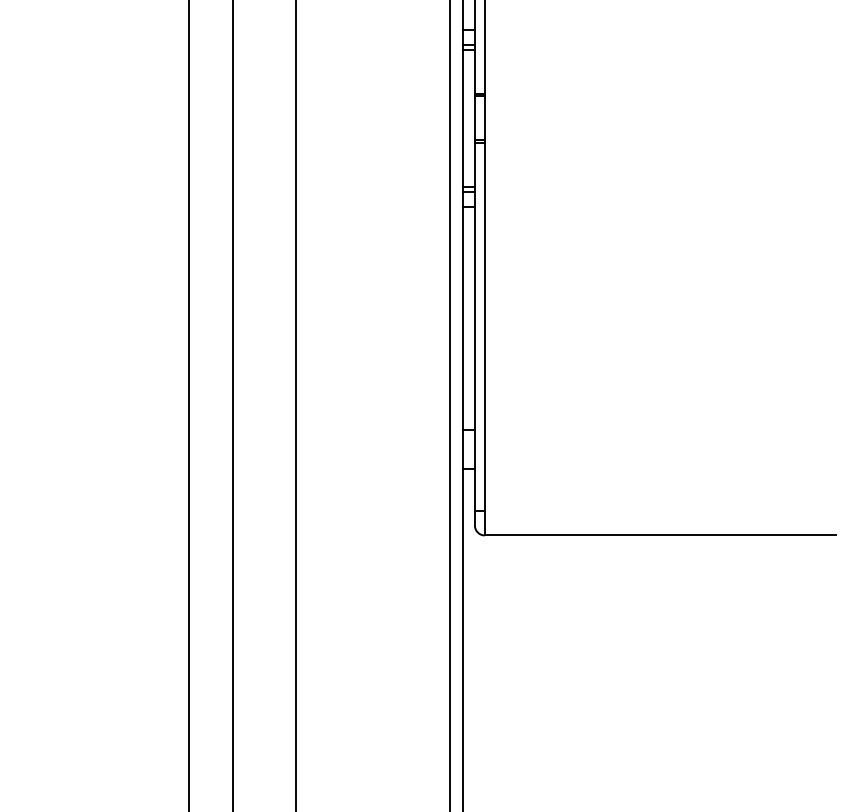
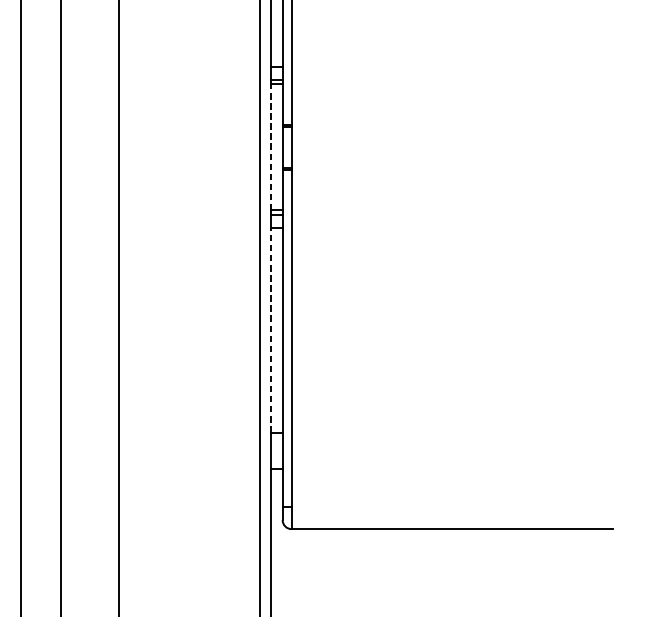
line: (462, 118) -> (271, 147), solid -> dashed
line: (462, 318) -> (271, 330), solid -> dashed

